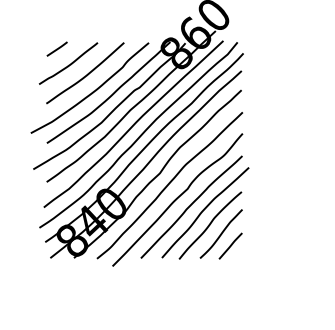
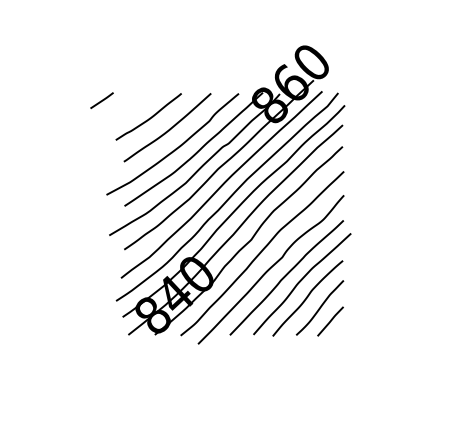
line: (56, 49) -> (101, 100), moved

